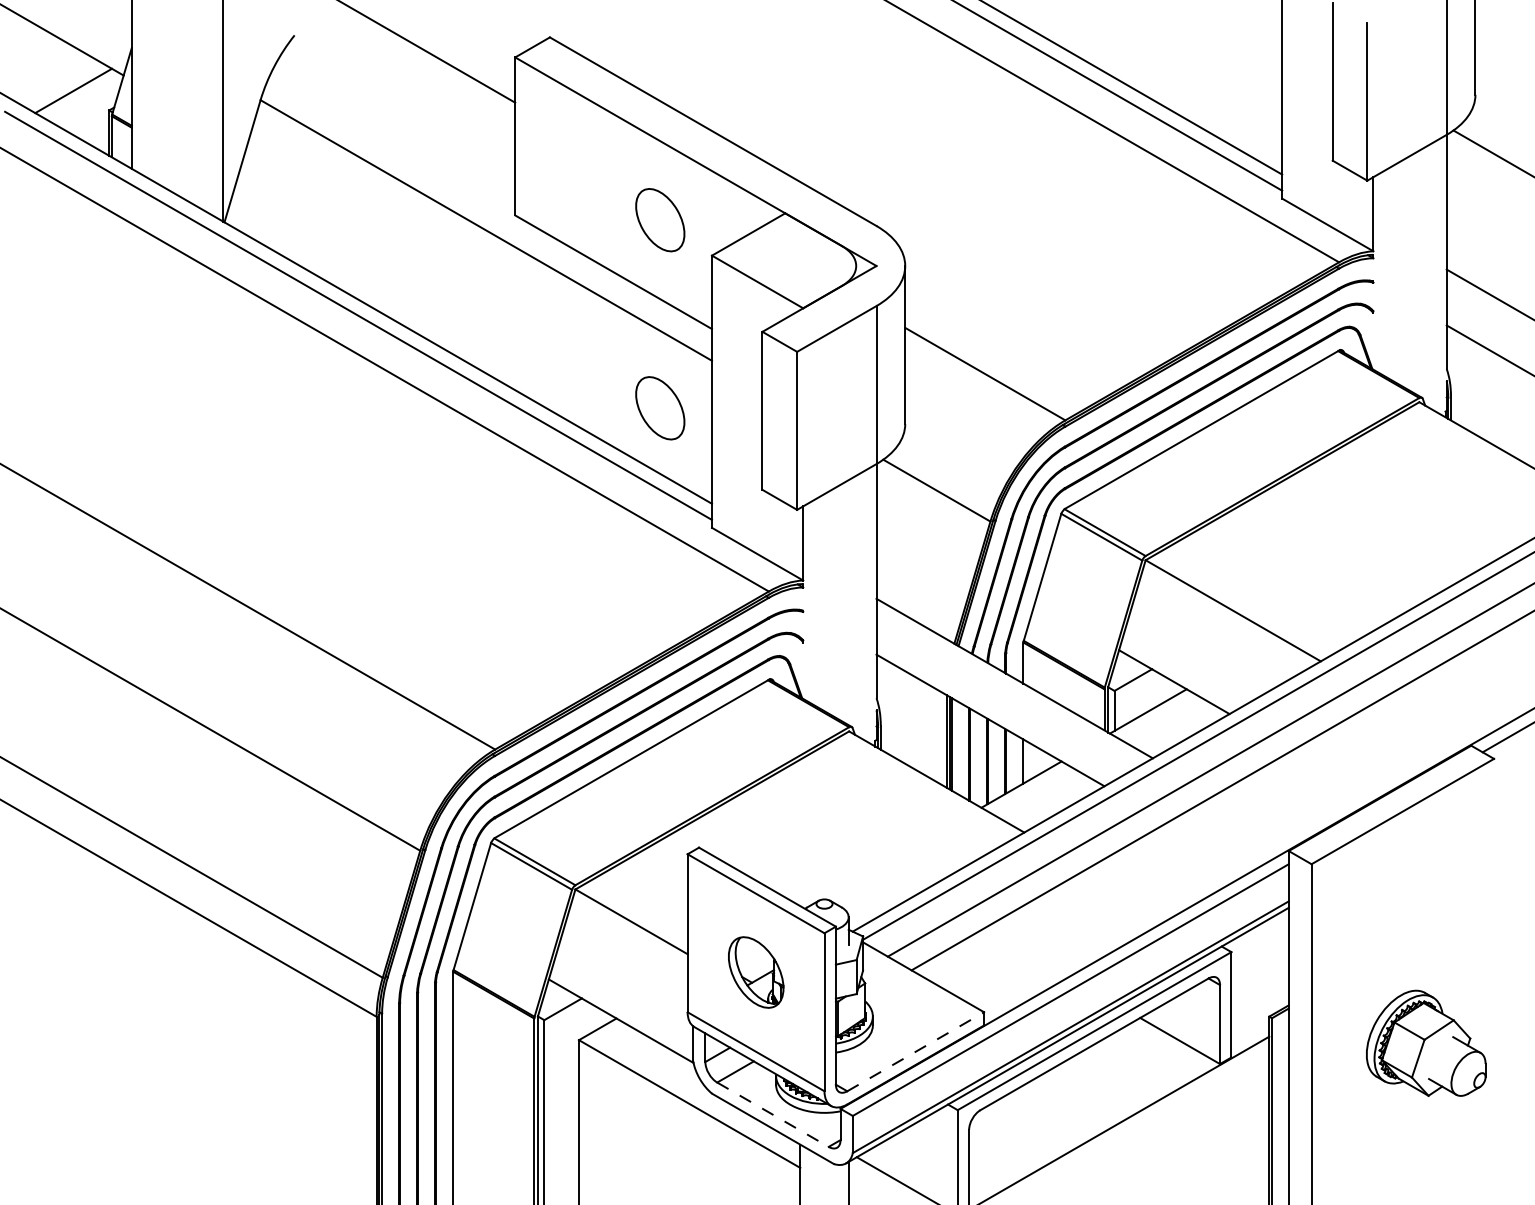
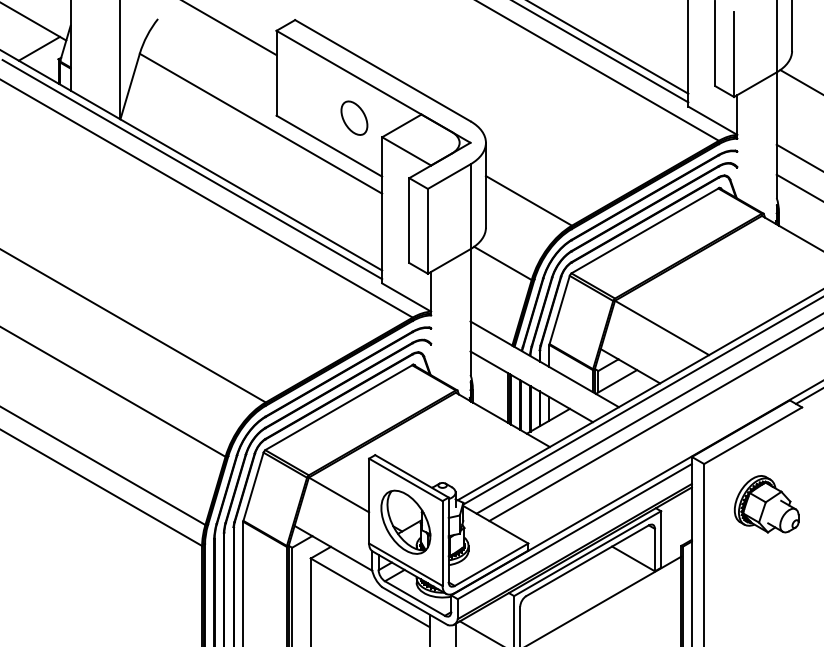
part: (660, 406) -> (354, 218), removed
part: (755, 971) -> (405, 521), size x1.67
part: (1425, 1043) -> (766, 504), moved
line: (917, 1051) -> (492, 564), dashed -> solid
line: (772, 1114) -> (414, 598), dashed -> solid

